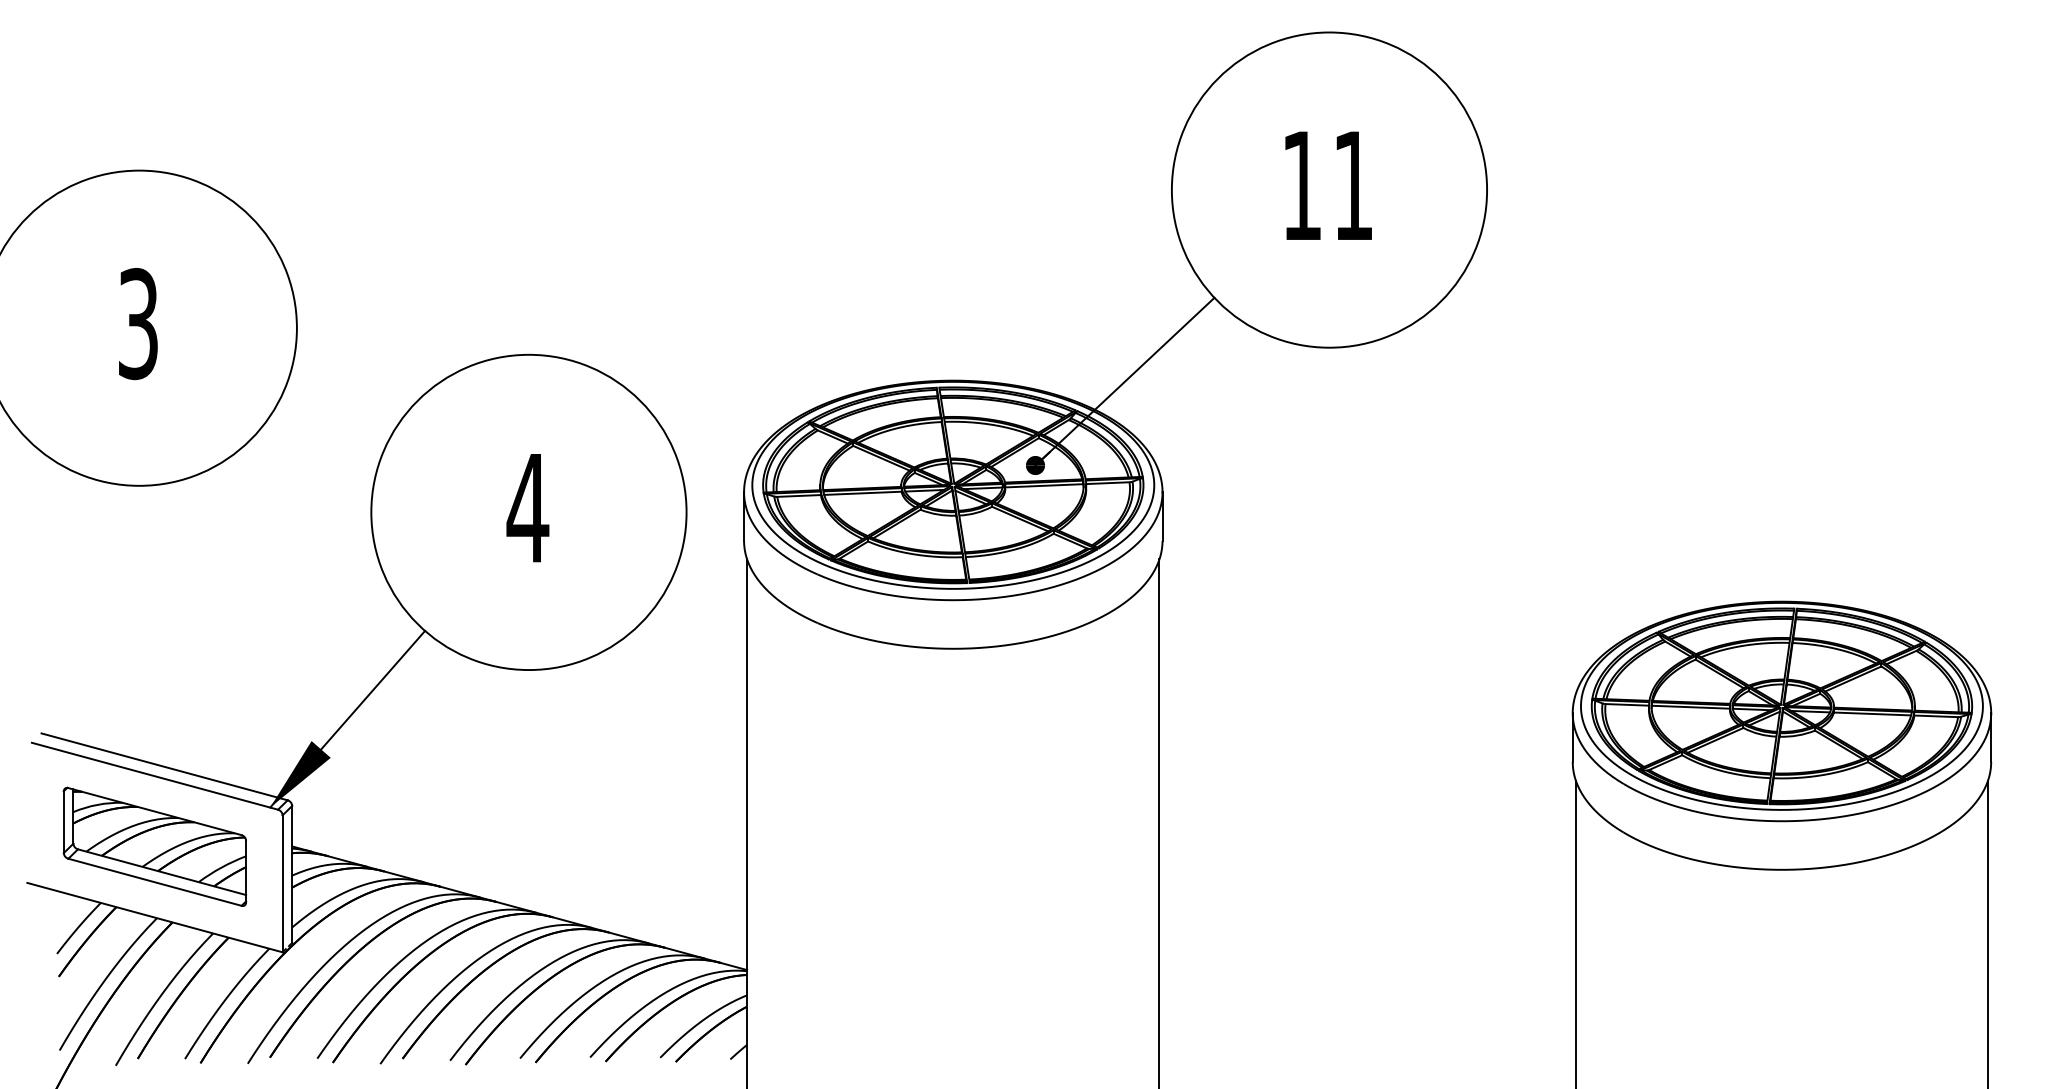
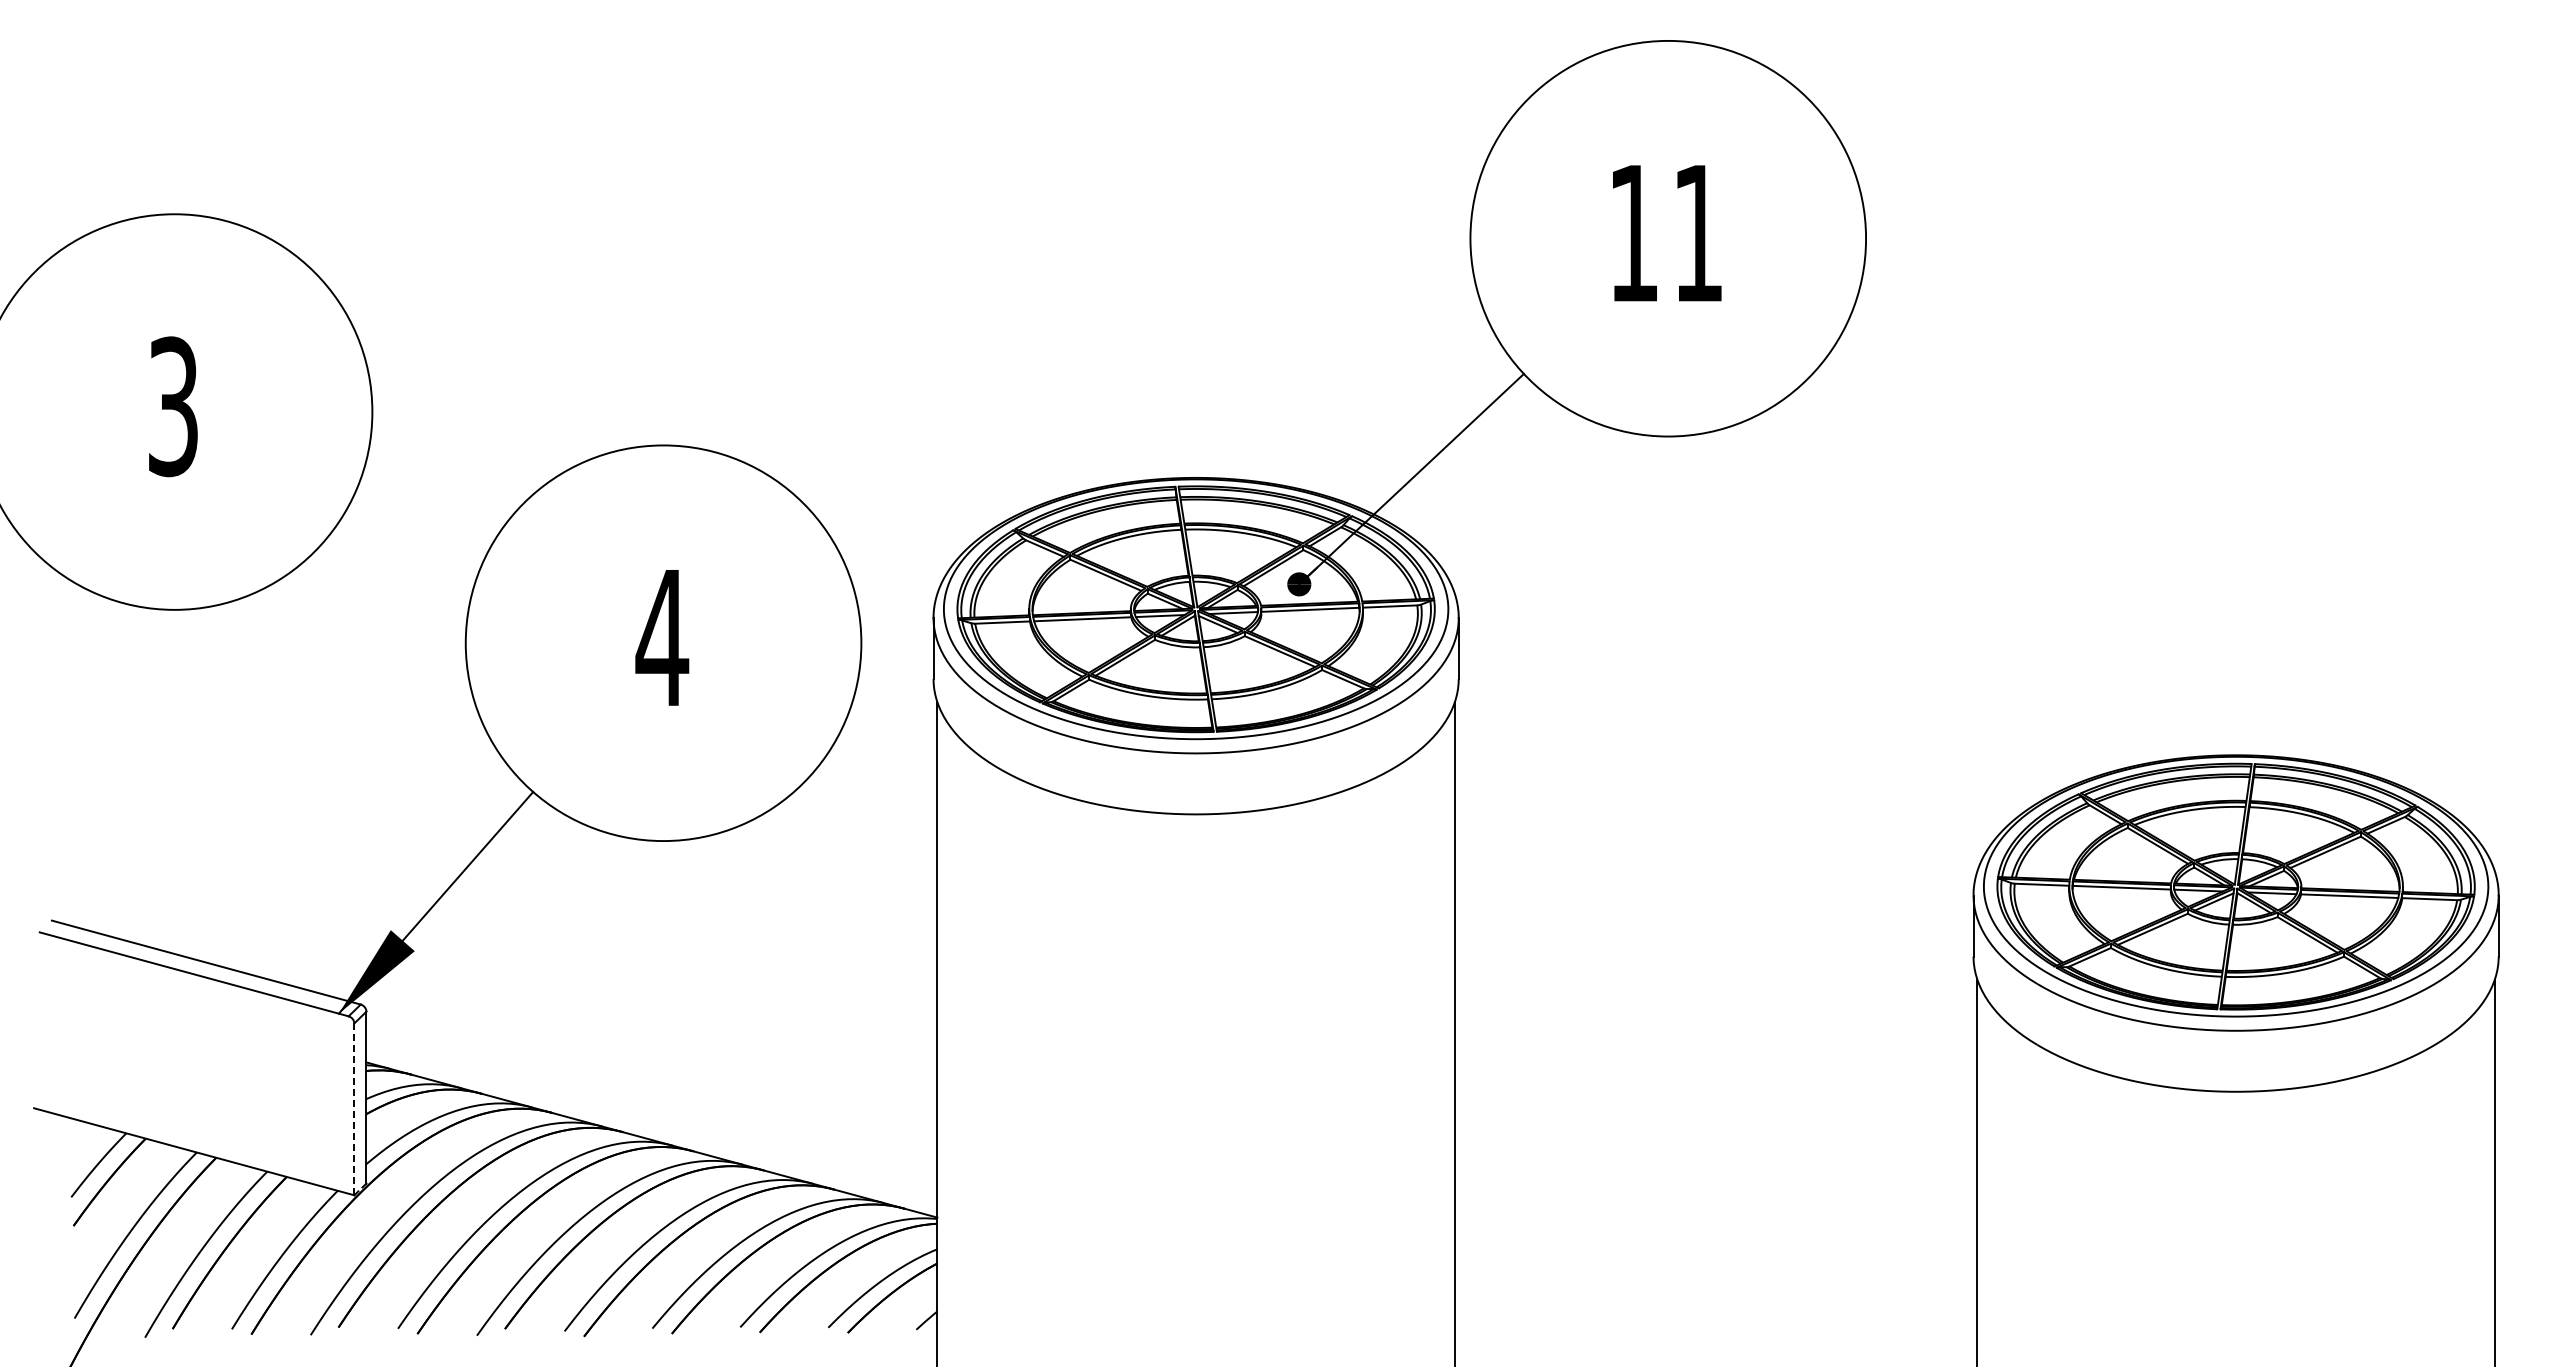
part: (154, 846) -> (193, 1062), removed
line: (282, 883) -> (354, 1109), solid -> dashed

